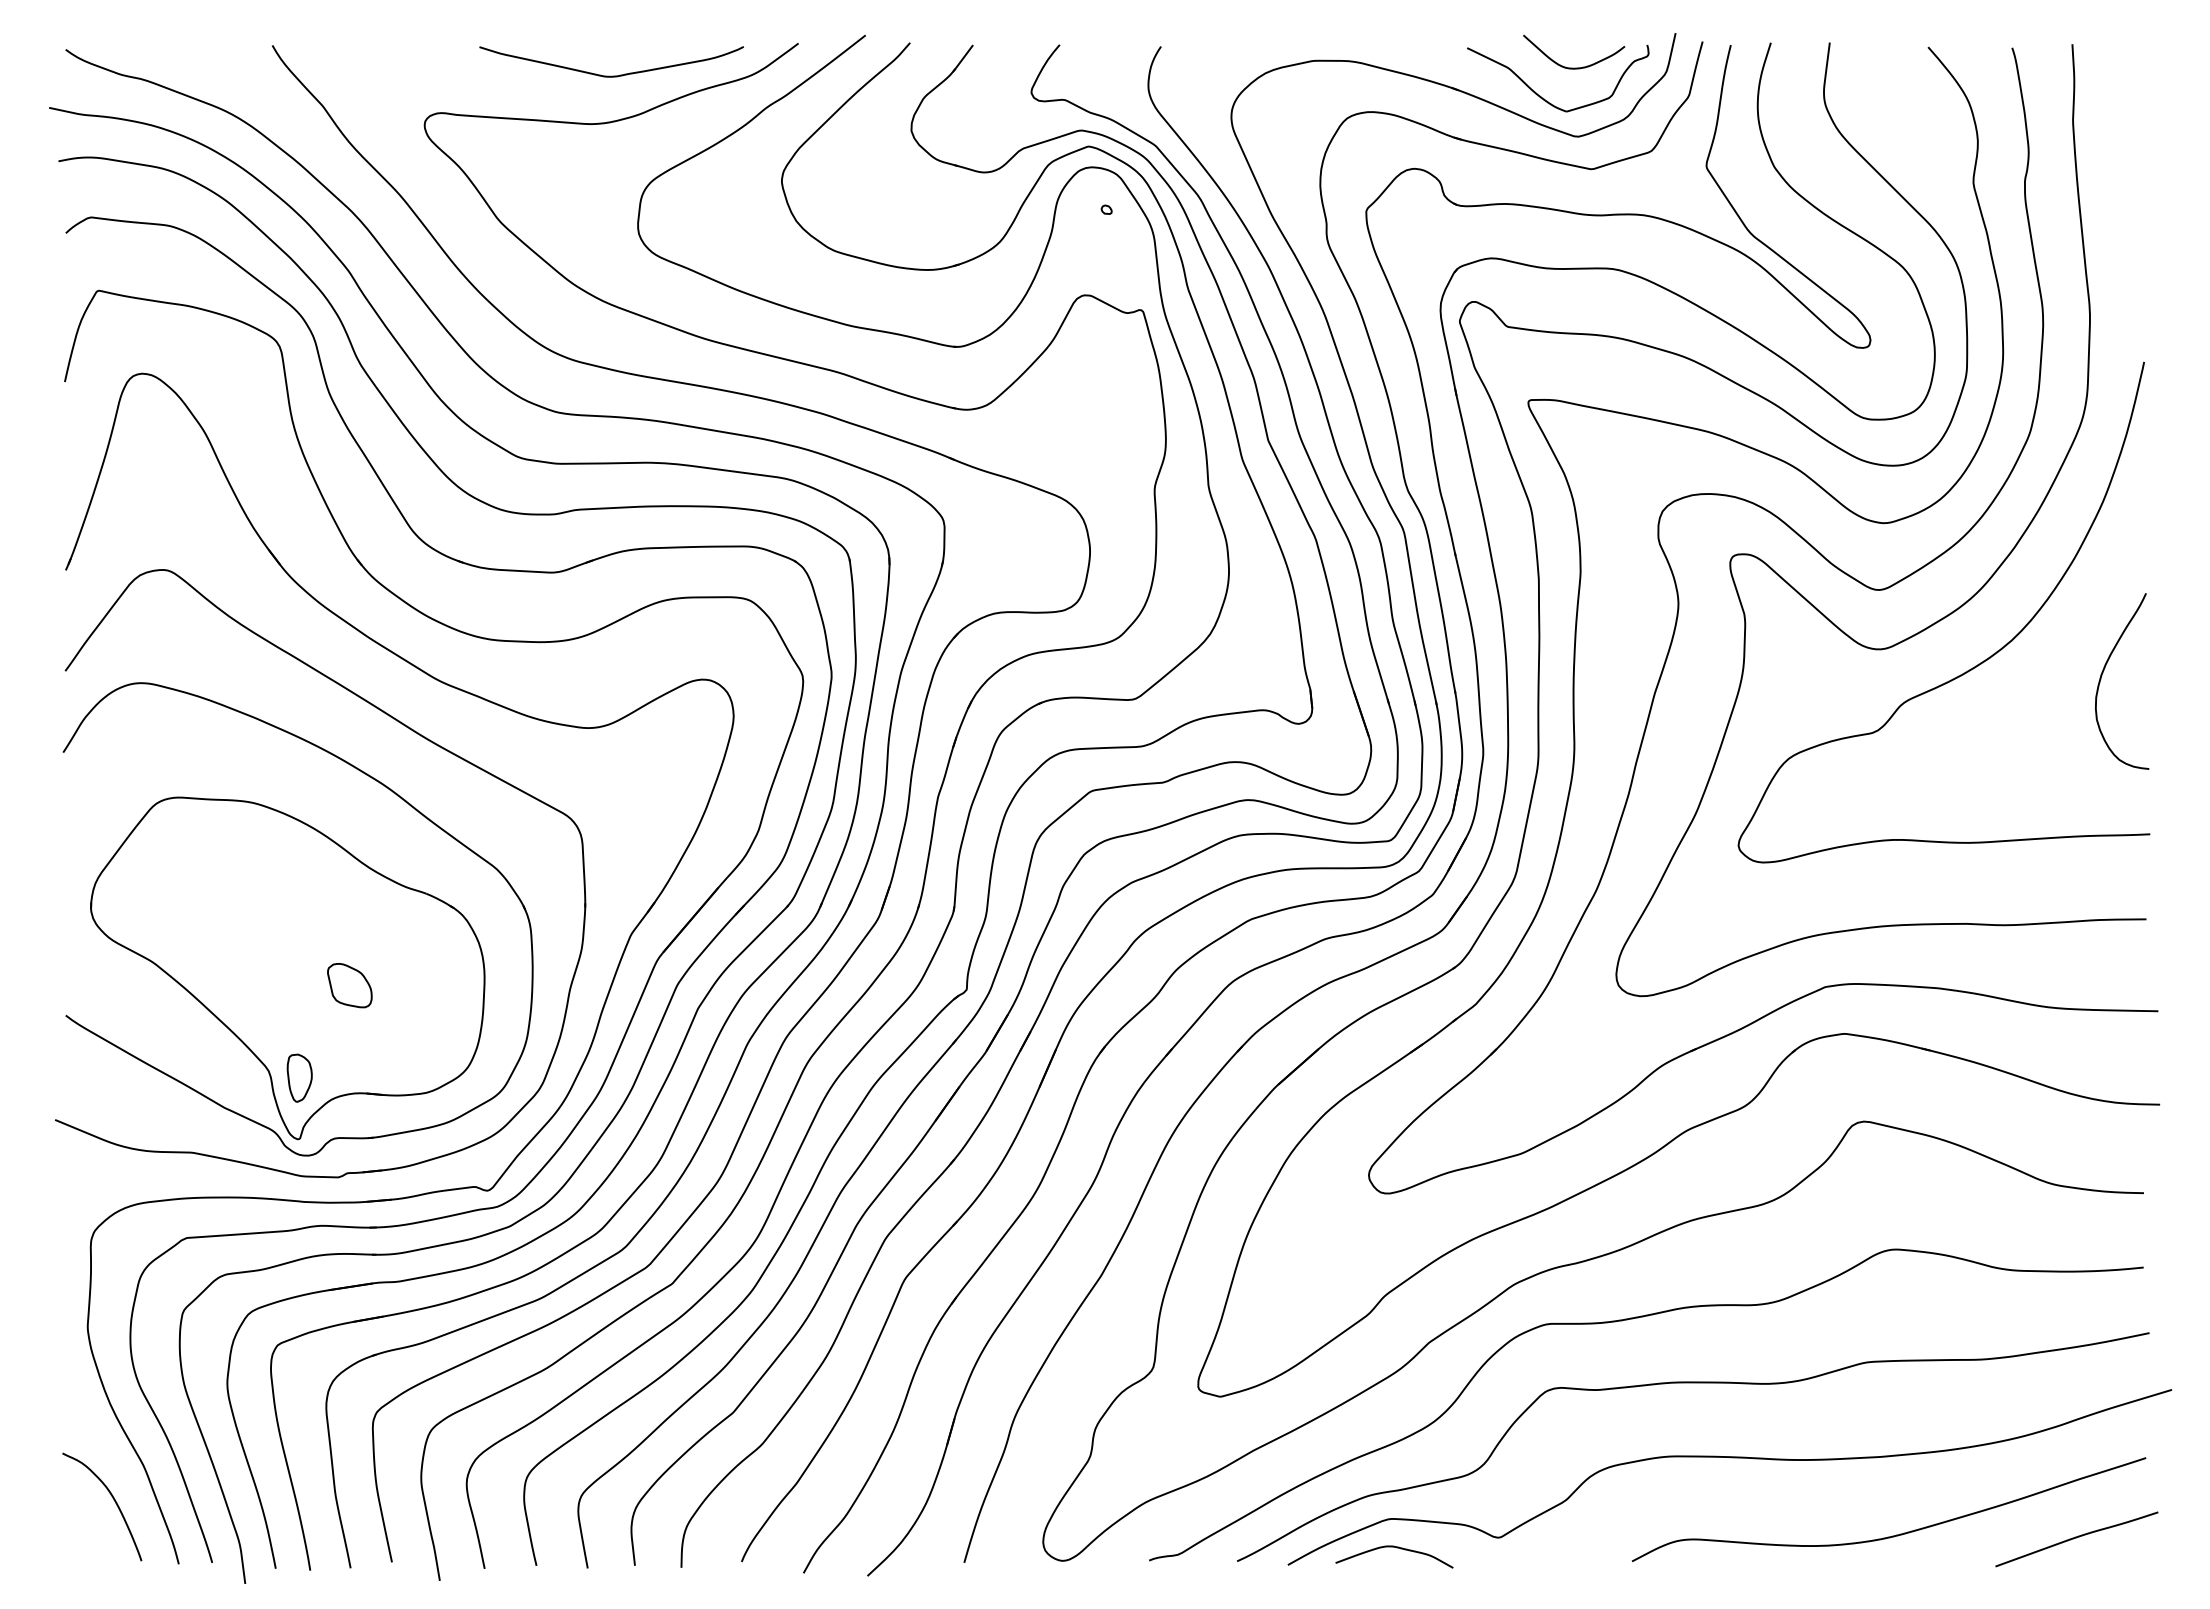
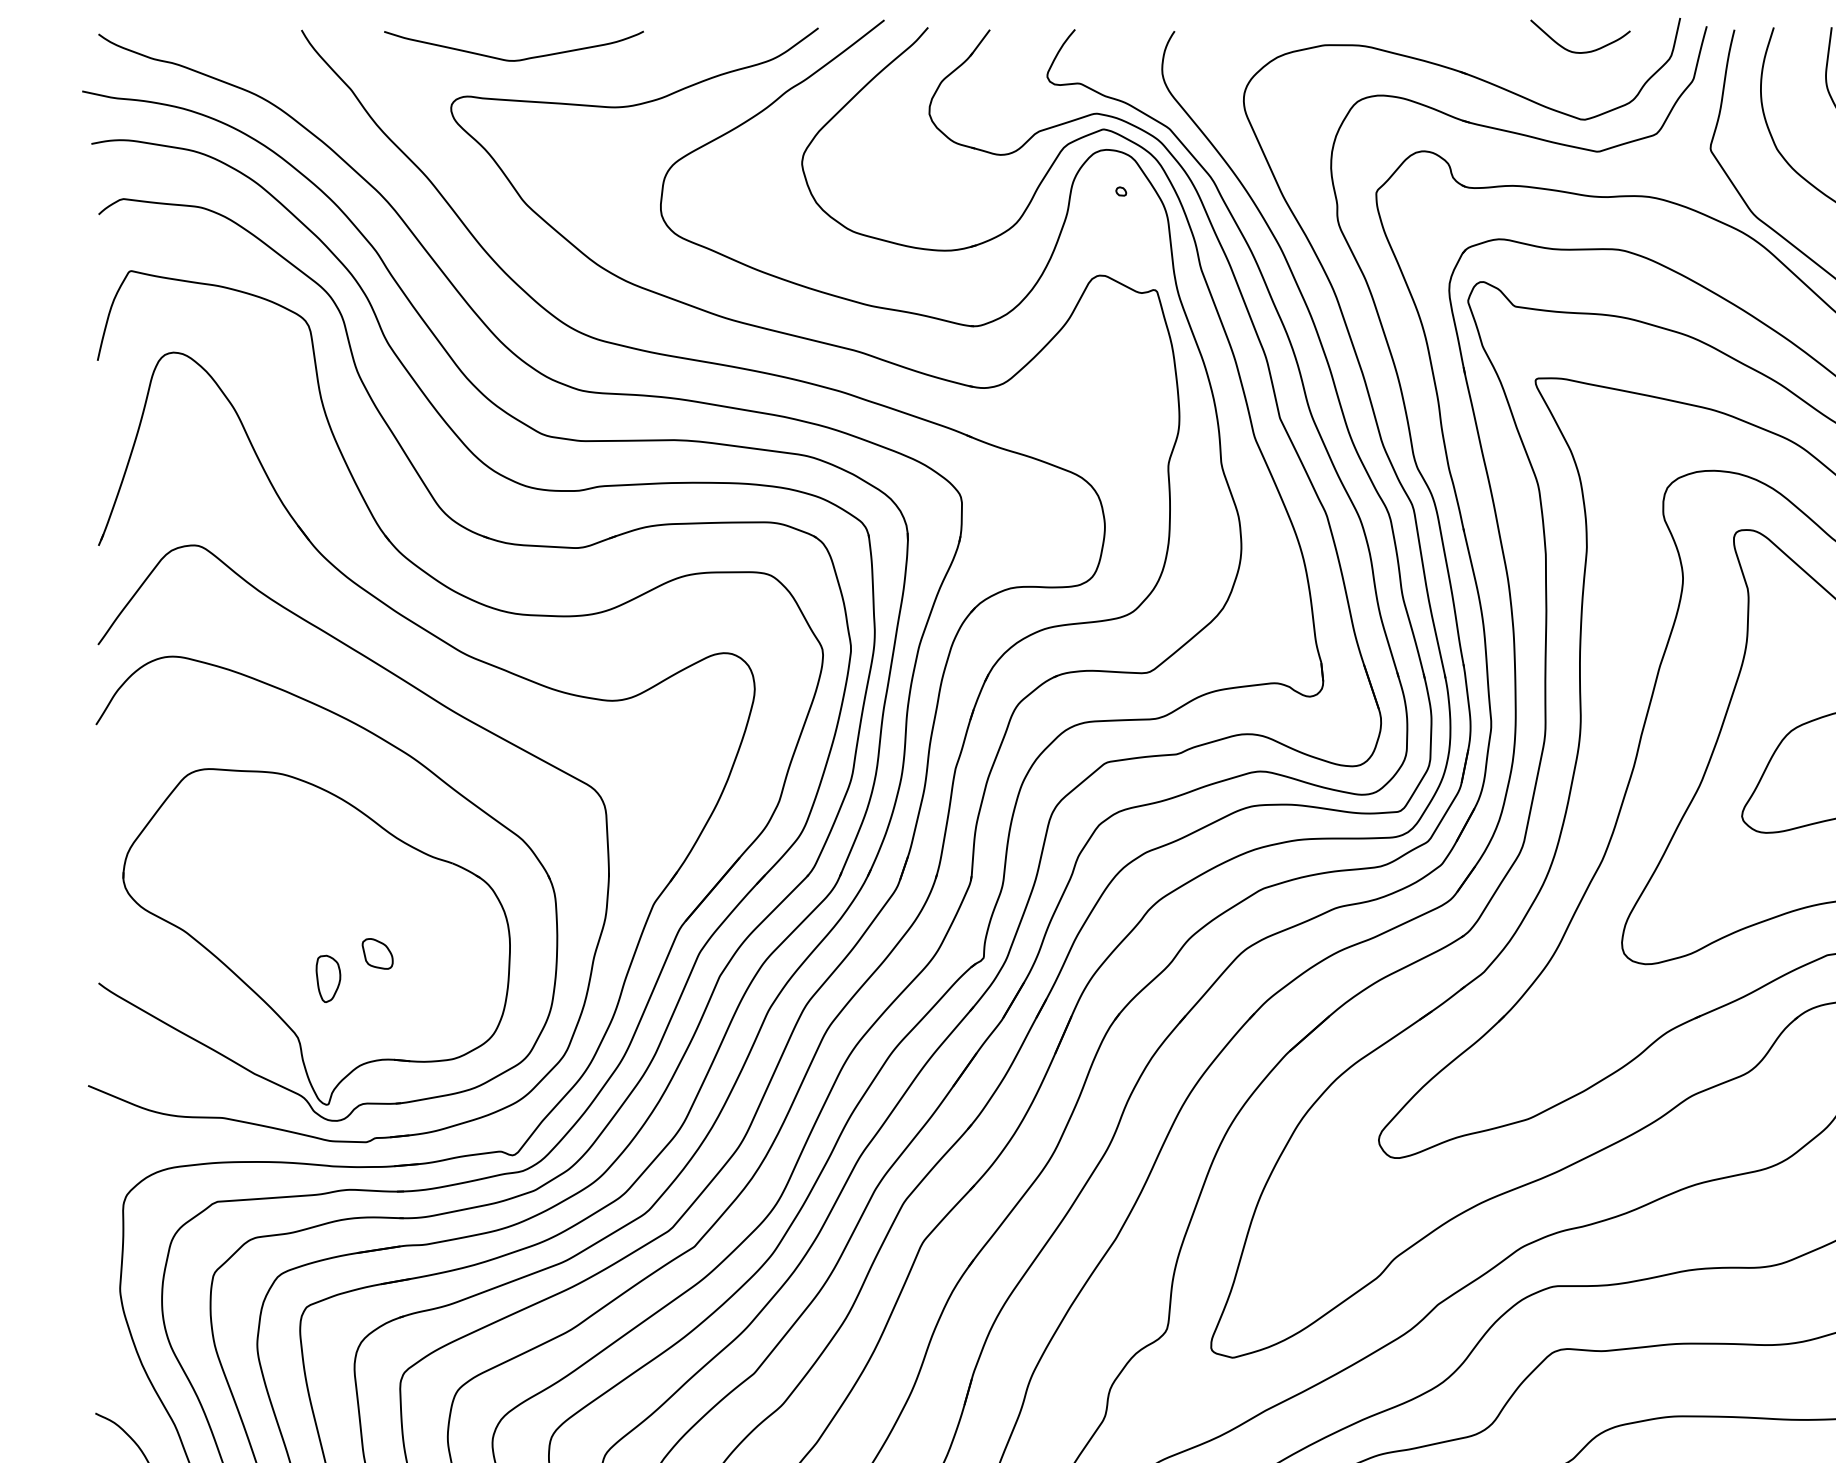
curve: (611, 75) -> (513, 59), moved
curve: (1544, 98) -> (1551, 82), removed
part: (349, 985) -> (377, 953), size x0.7
part: (299, 1077) -> (328, 978), moved

